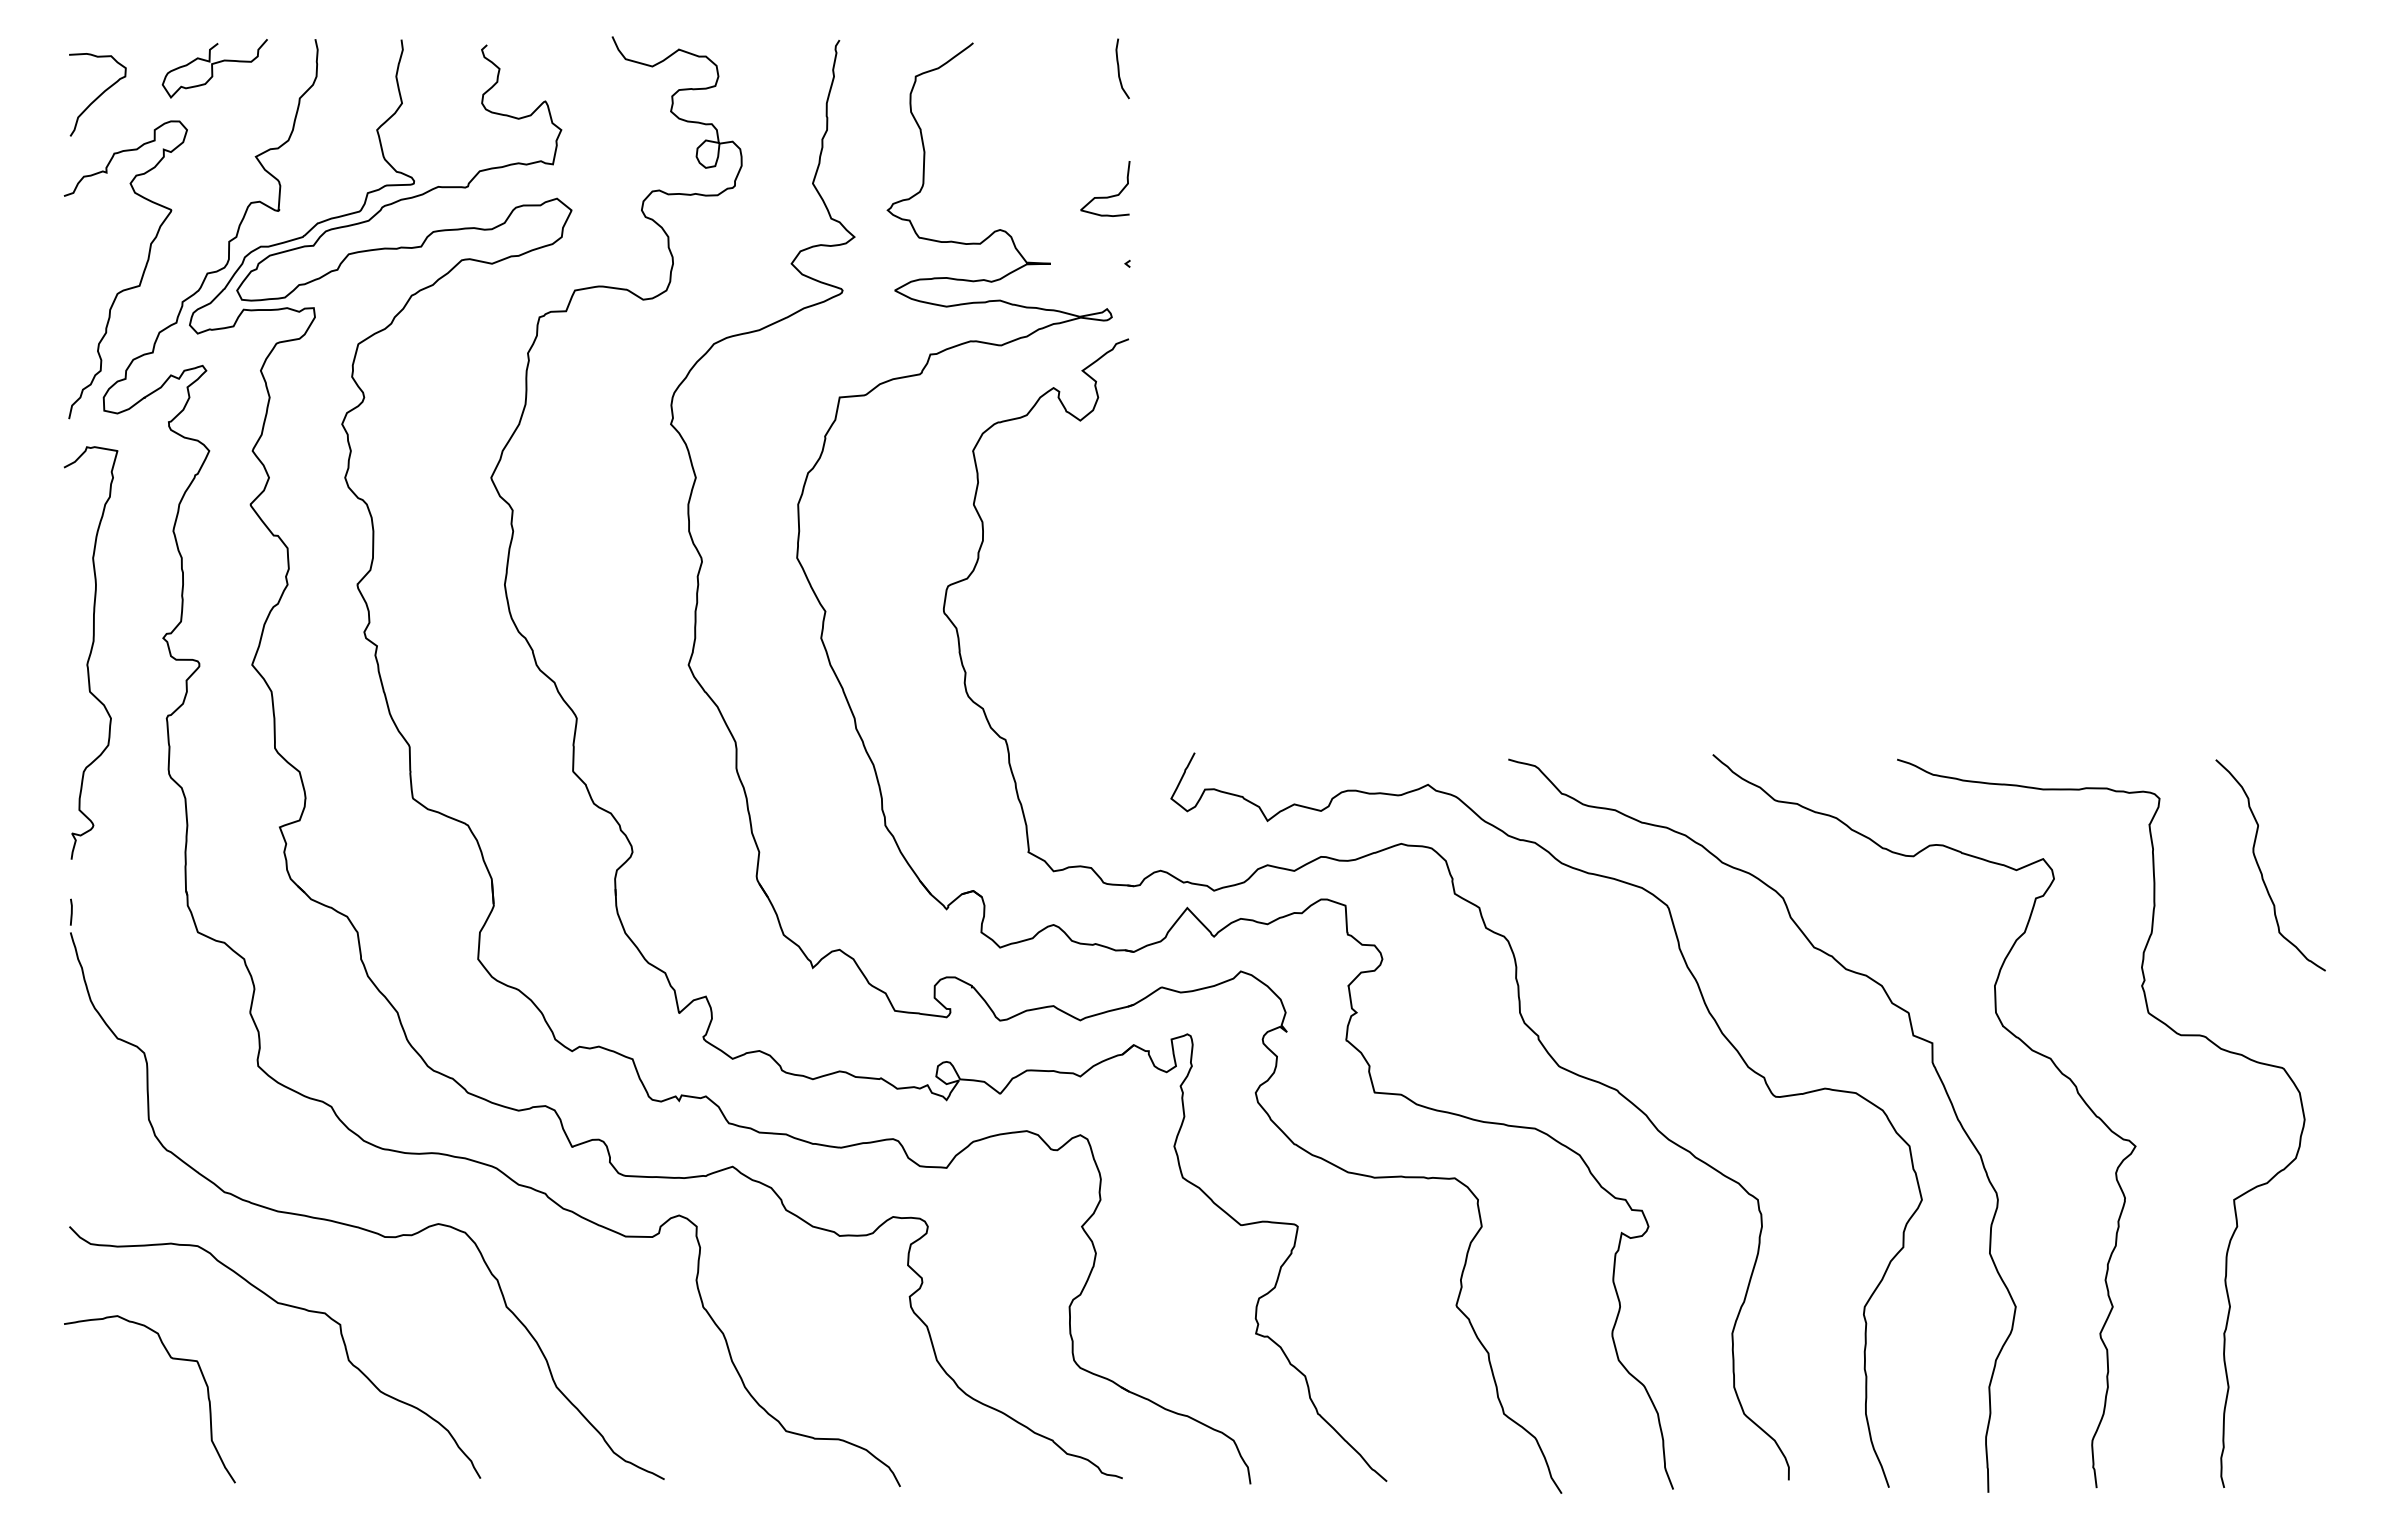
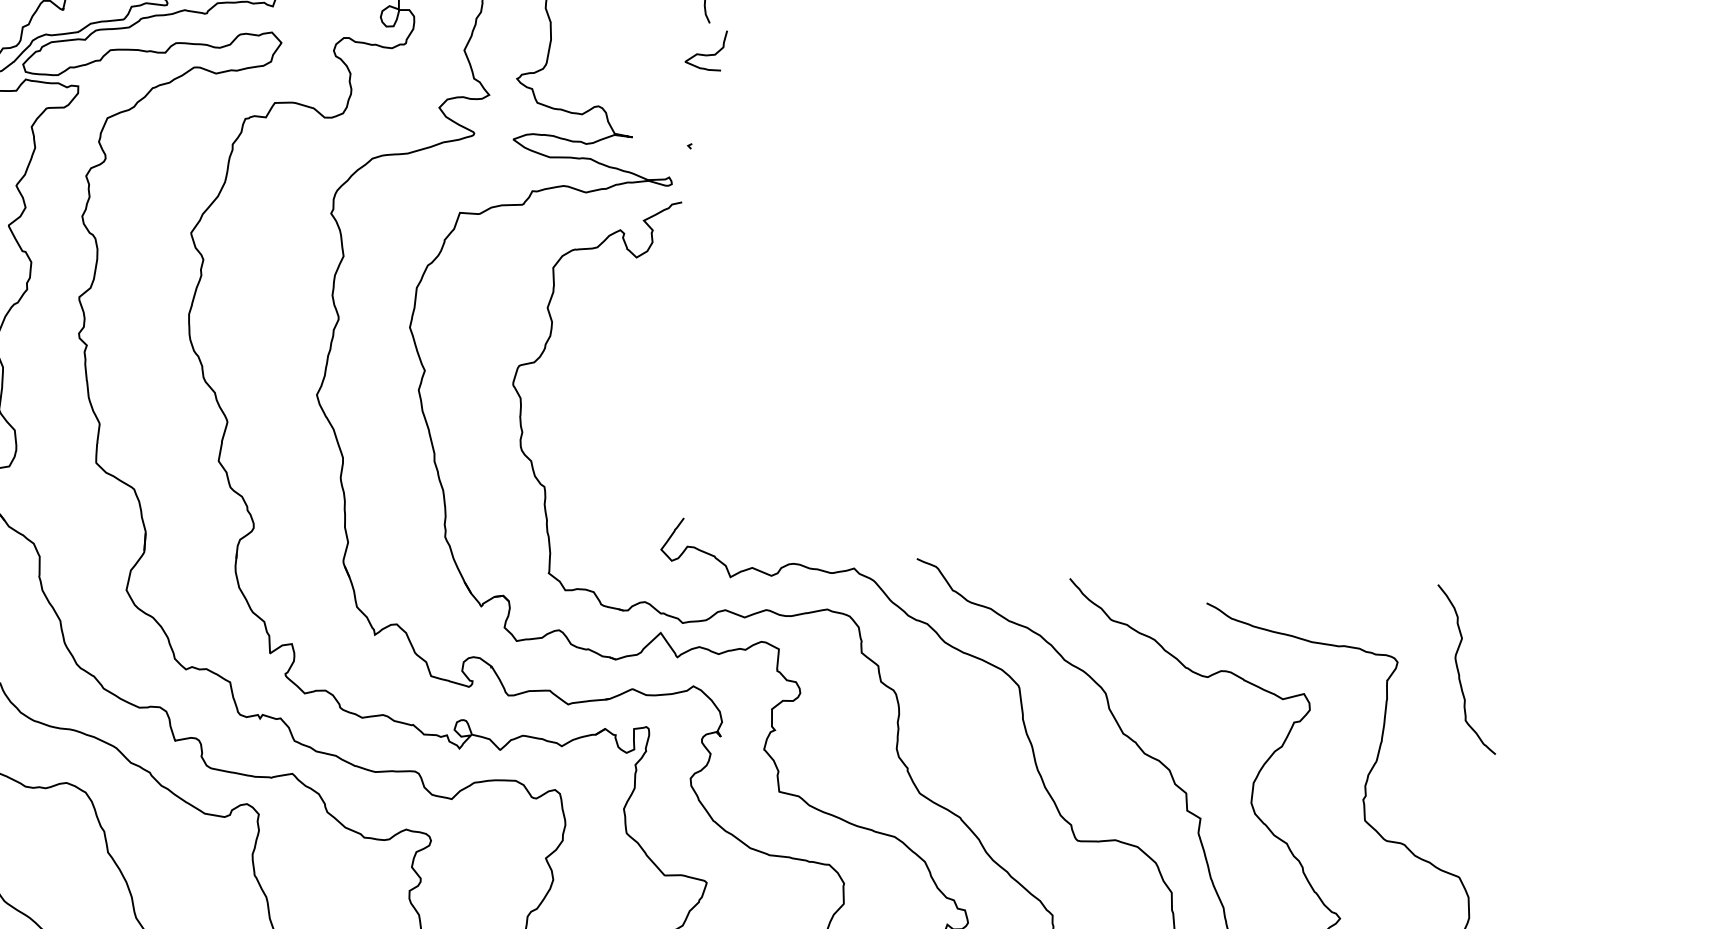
curve: (1105, 196) -> (705, 54), moved
curve: (2261, 870) -> (1459, 672), moved

